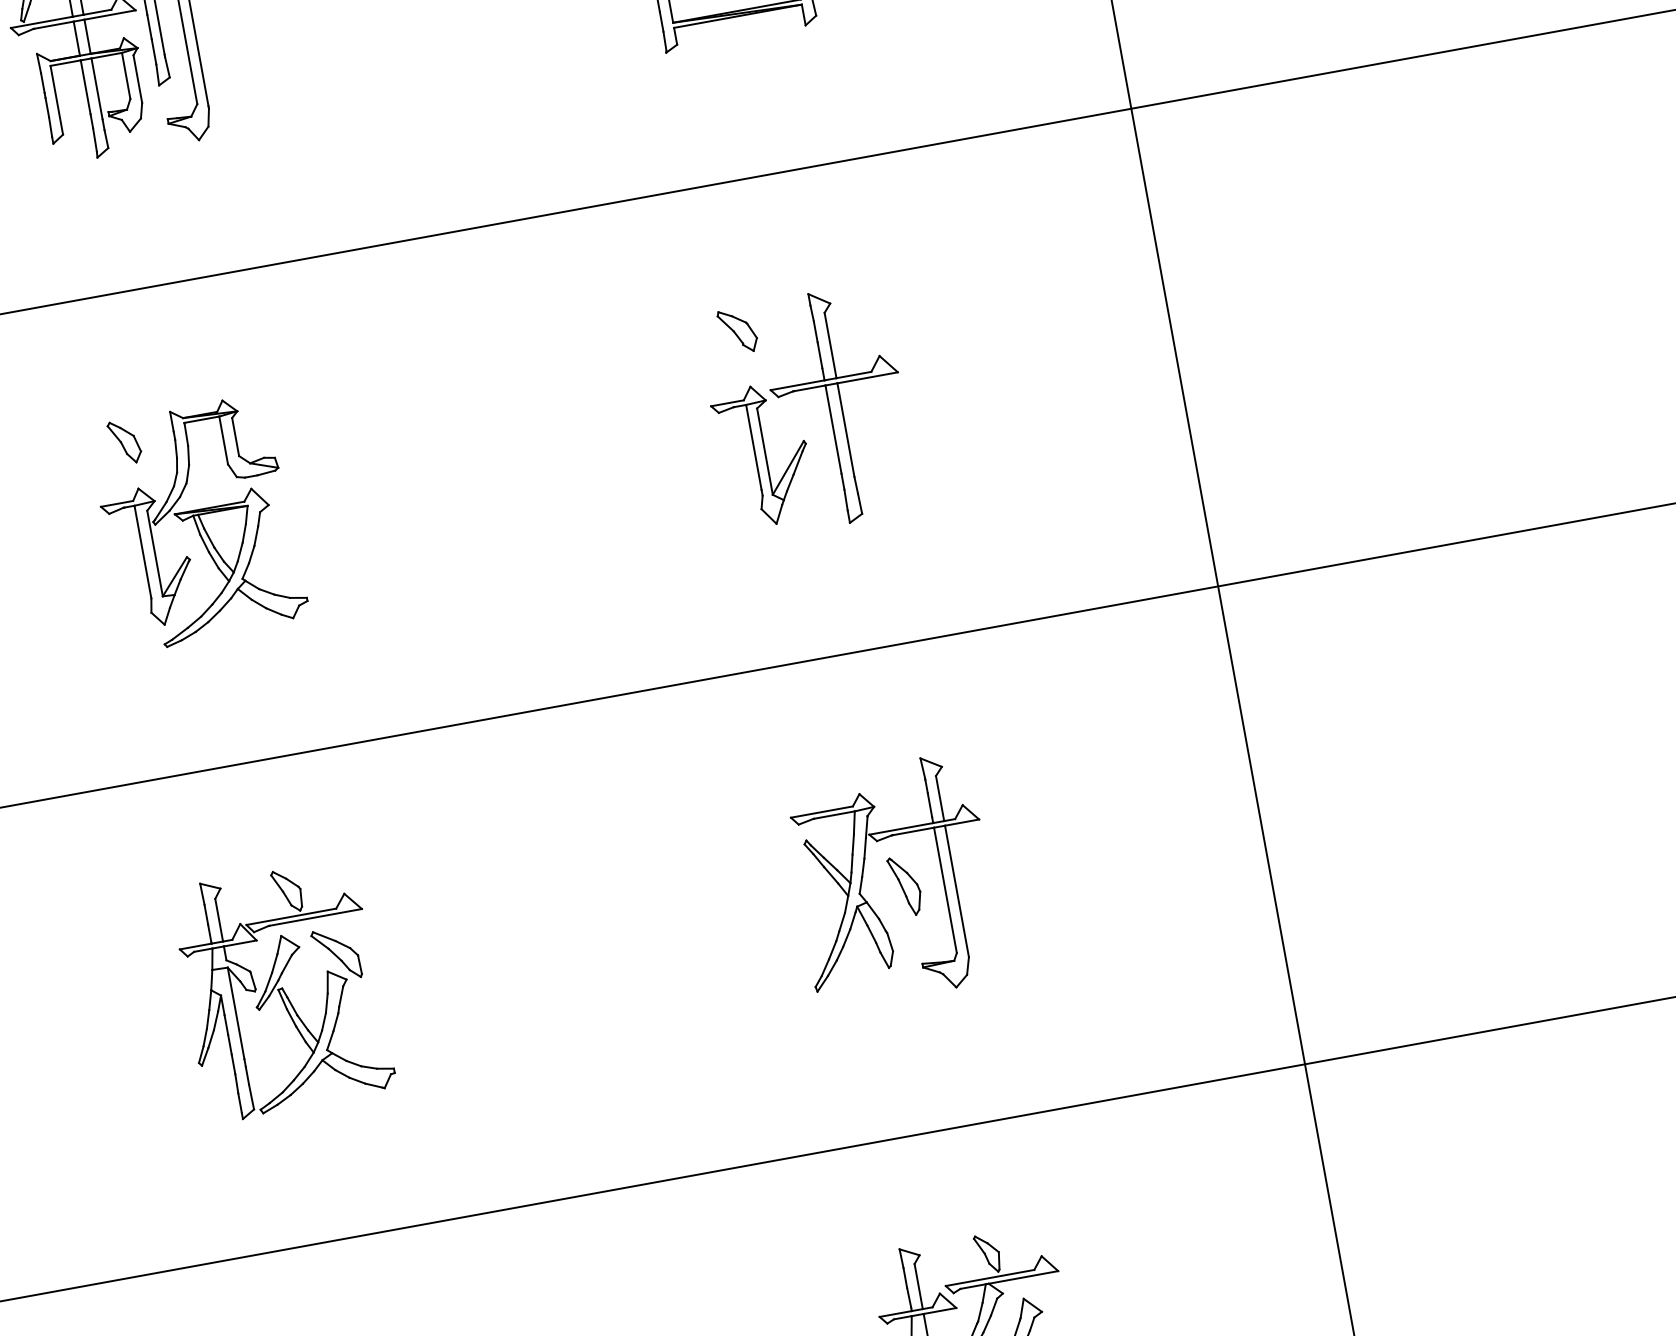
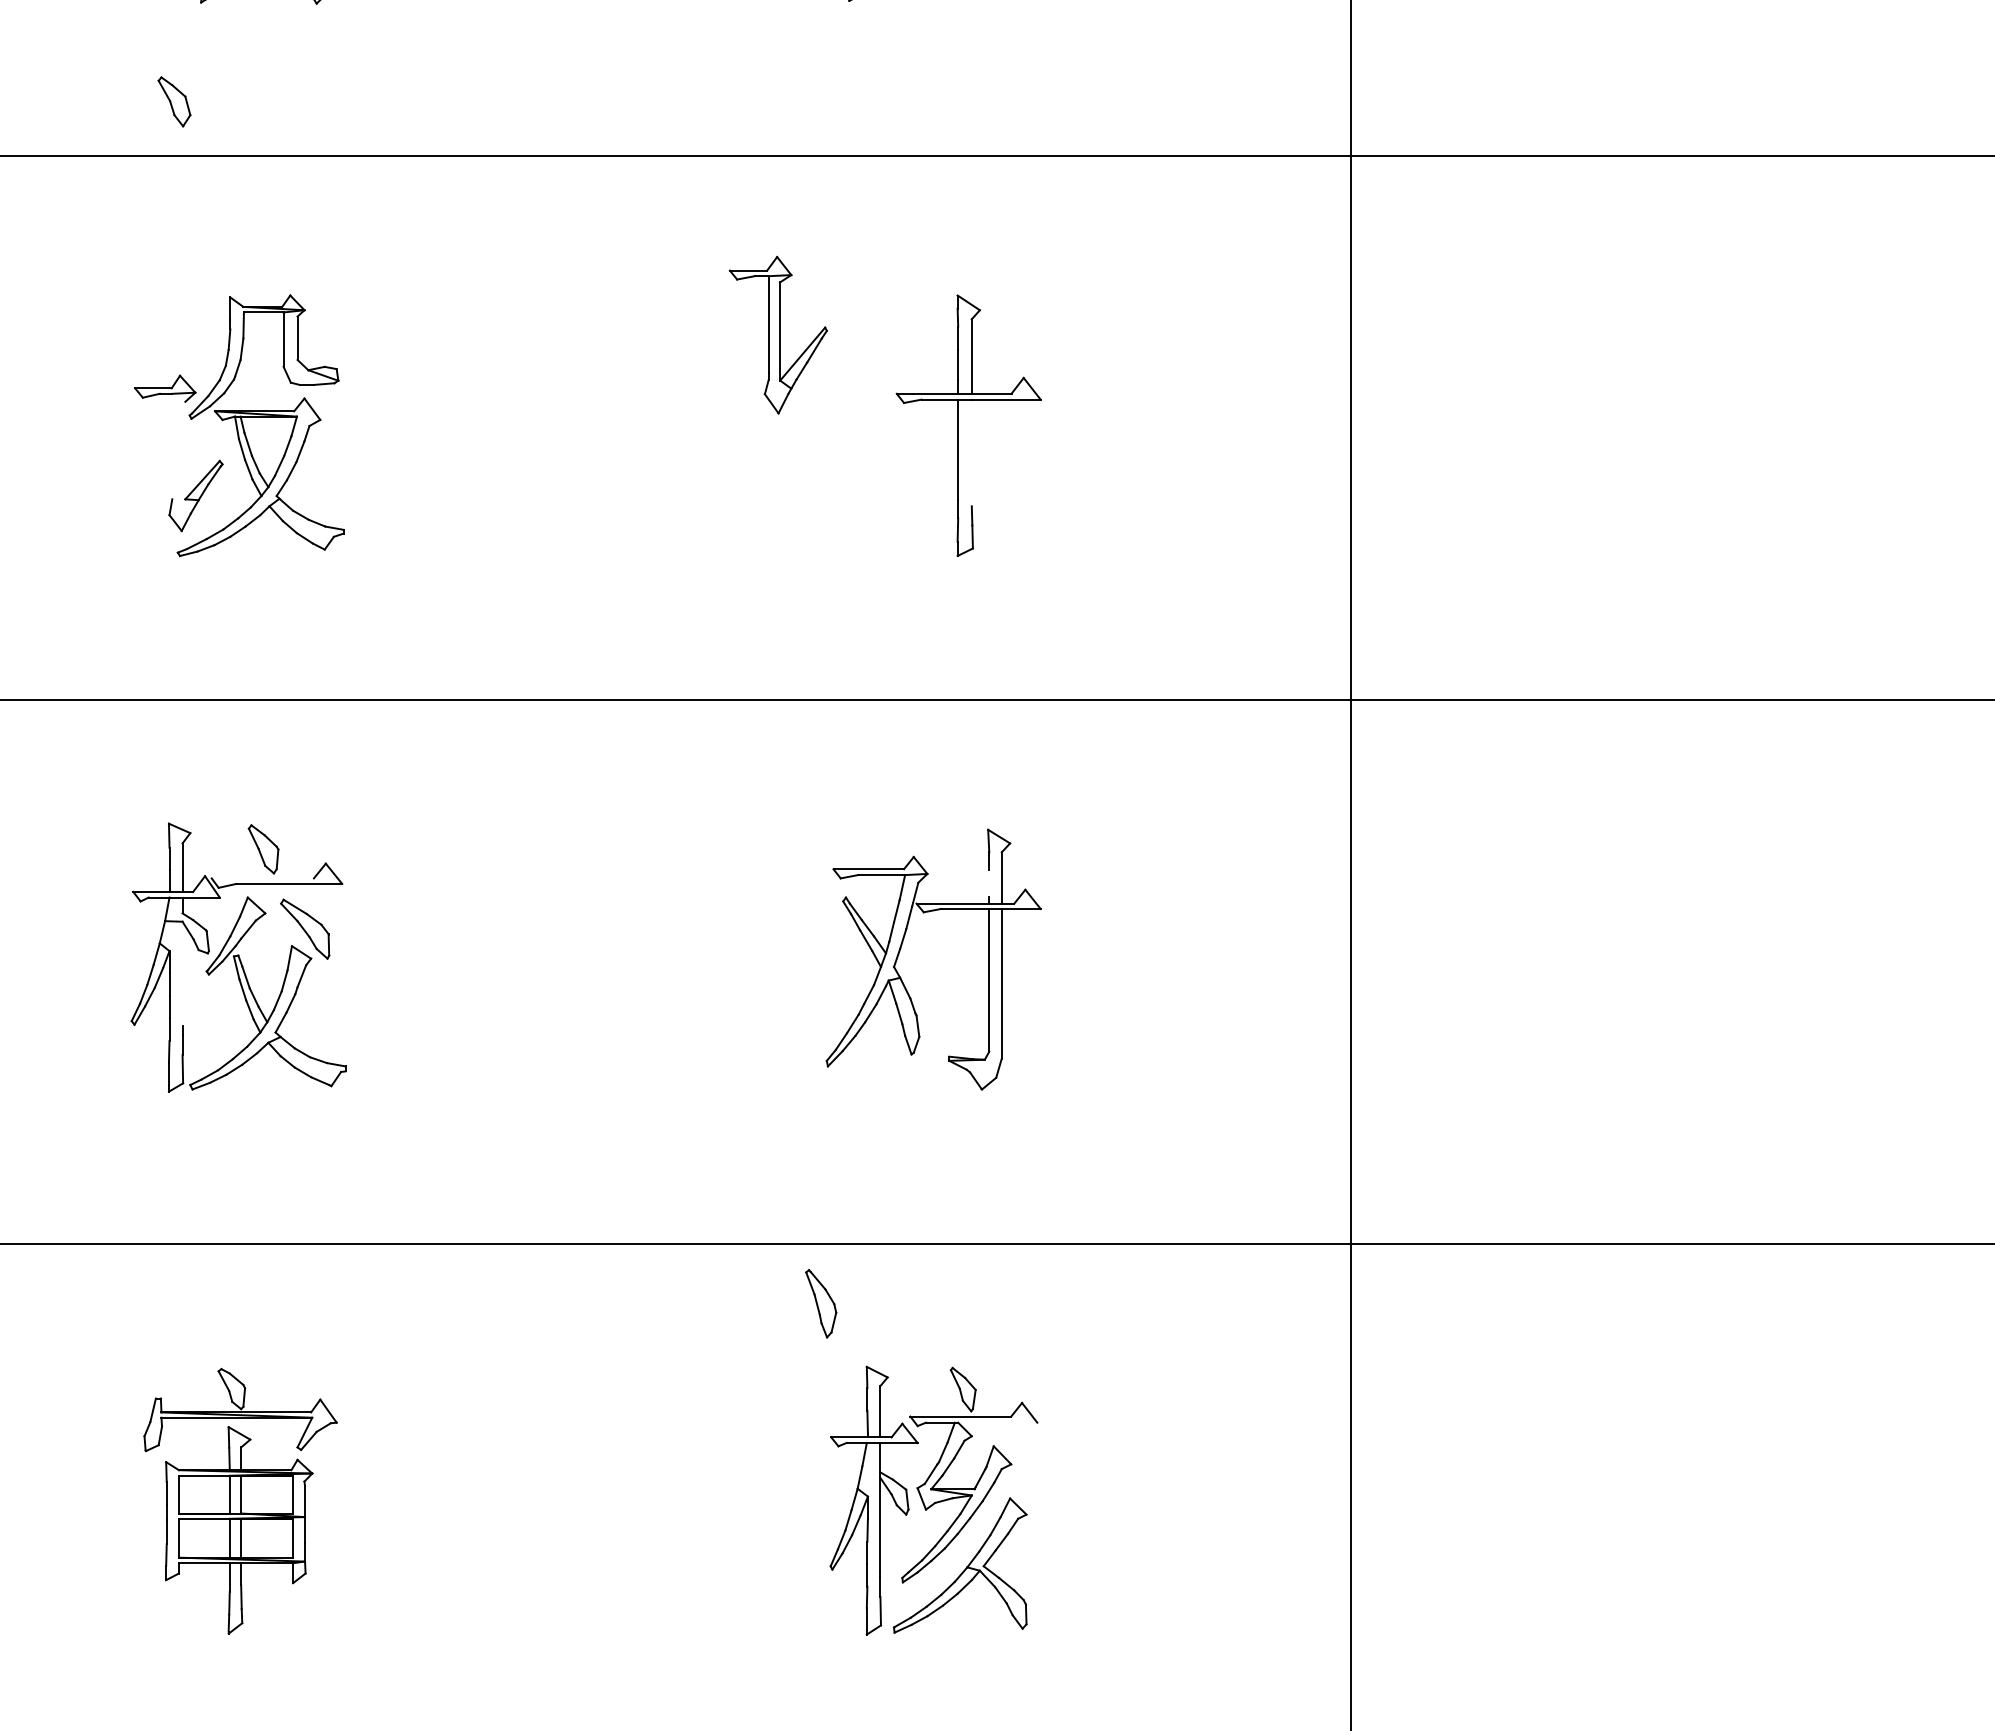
part: (737, 331) -> (872, 322), removed
line: (845, 429) -> (971, 452), removed
part: (124, 441) -> (174, 101), moved
part: (763, 454) -> (777, 334), moved
line: (143, 551) -> (172, 446), removed
line: (155, 553) -> (185, 450), removed
line: (930, 805) -> (989, 883), removed
part: (905, 885) -> (821, 1303), moved
line: (291, 916) -> (262, 878), removed
line: (235, 1013) -> (182, 973), removed
line: (1023, 1277) -> (997, 1422), removed

